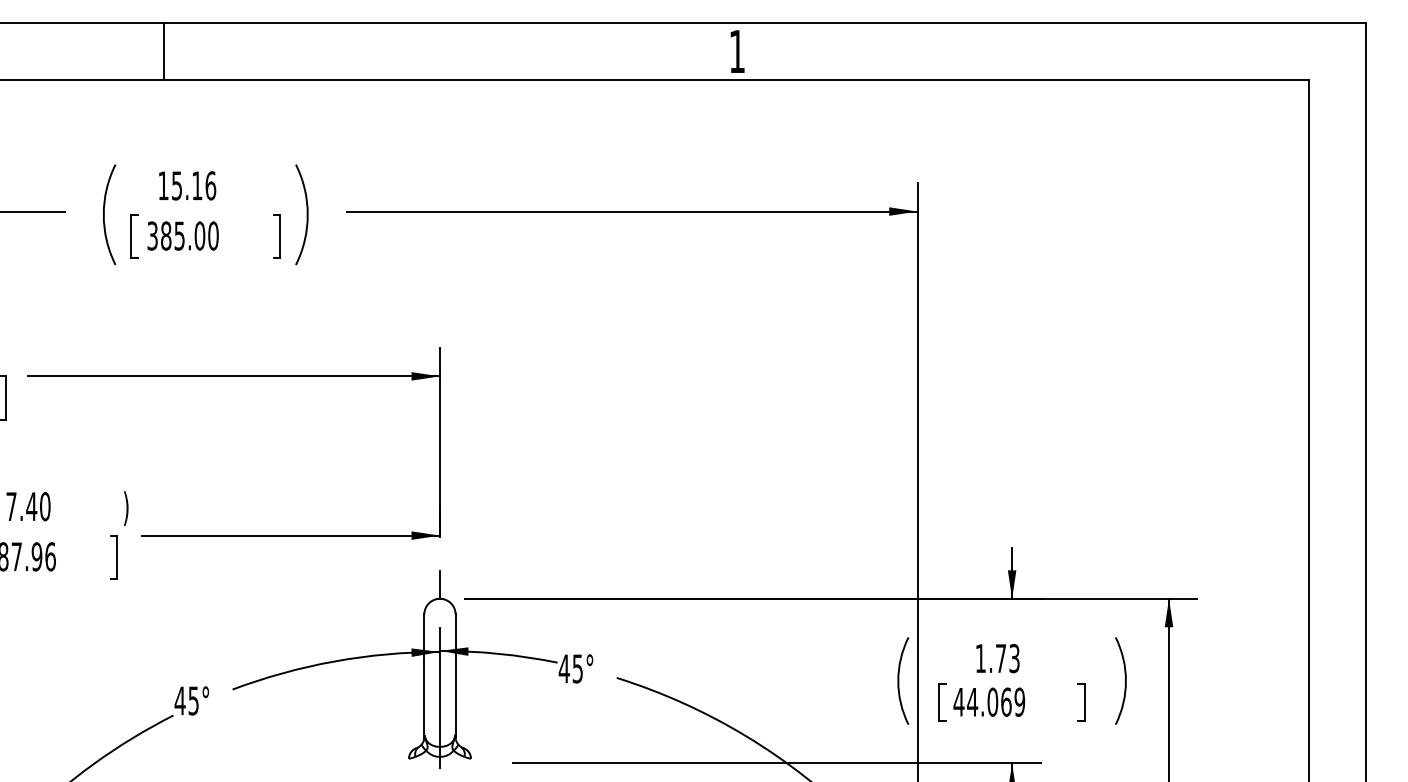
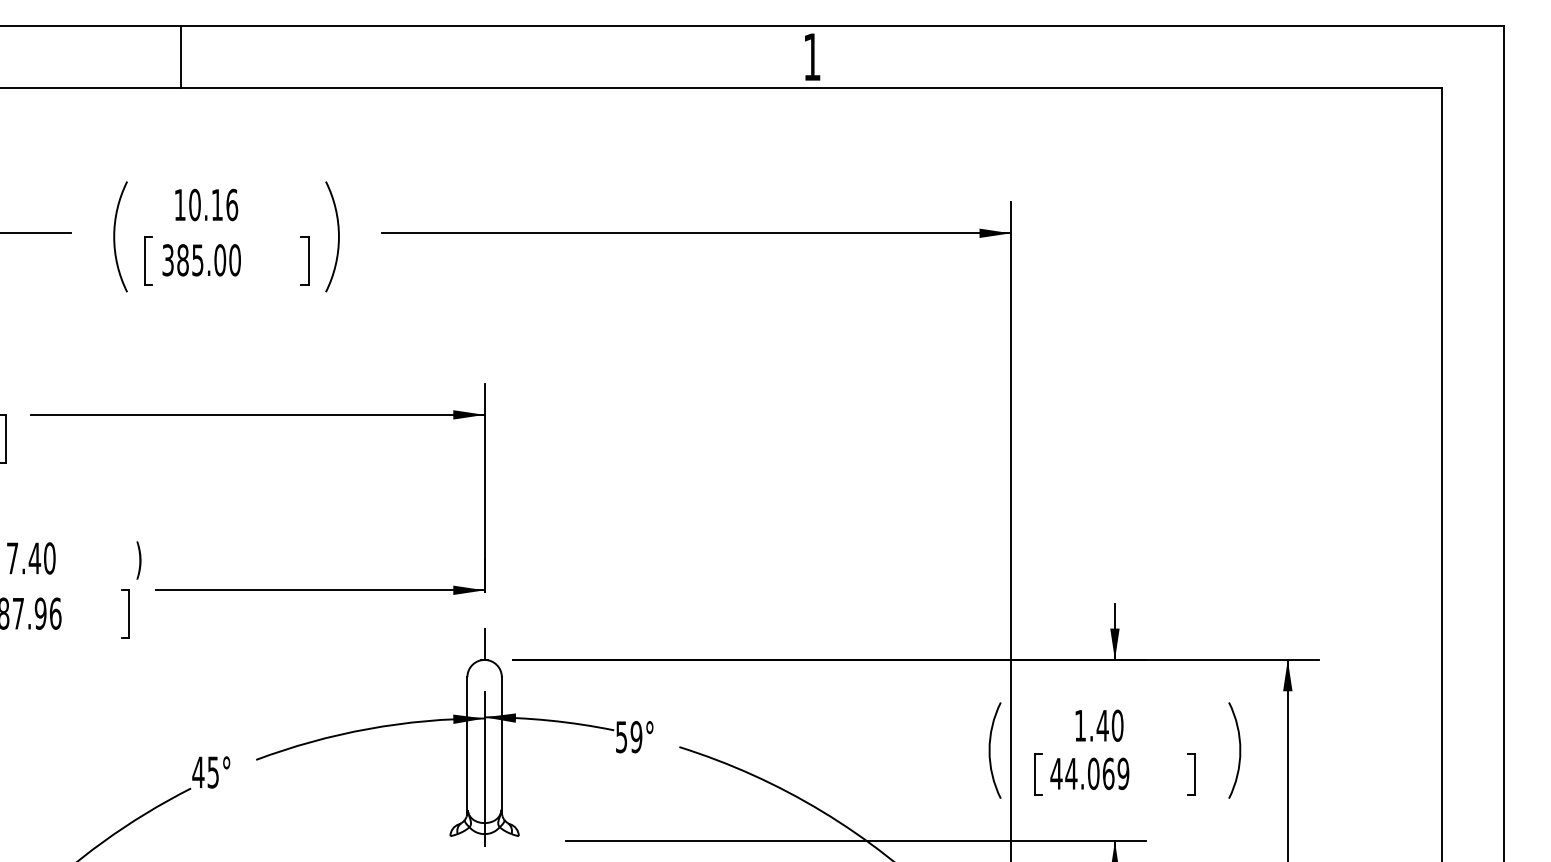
text: (176, 185) -> (194, 204), 15.16 -> 10.16
text: (1007, 658) -> (1109, 725), 1.73 -> 1.40
text: (570, 669) -> (628, 737), 45° -> 59°

